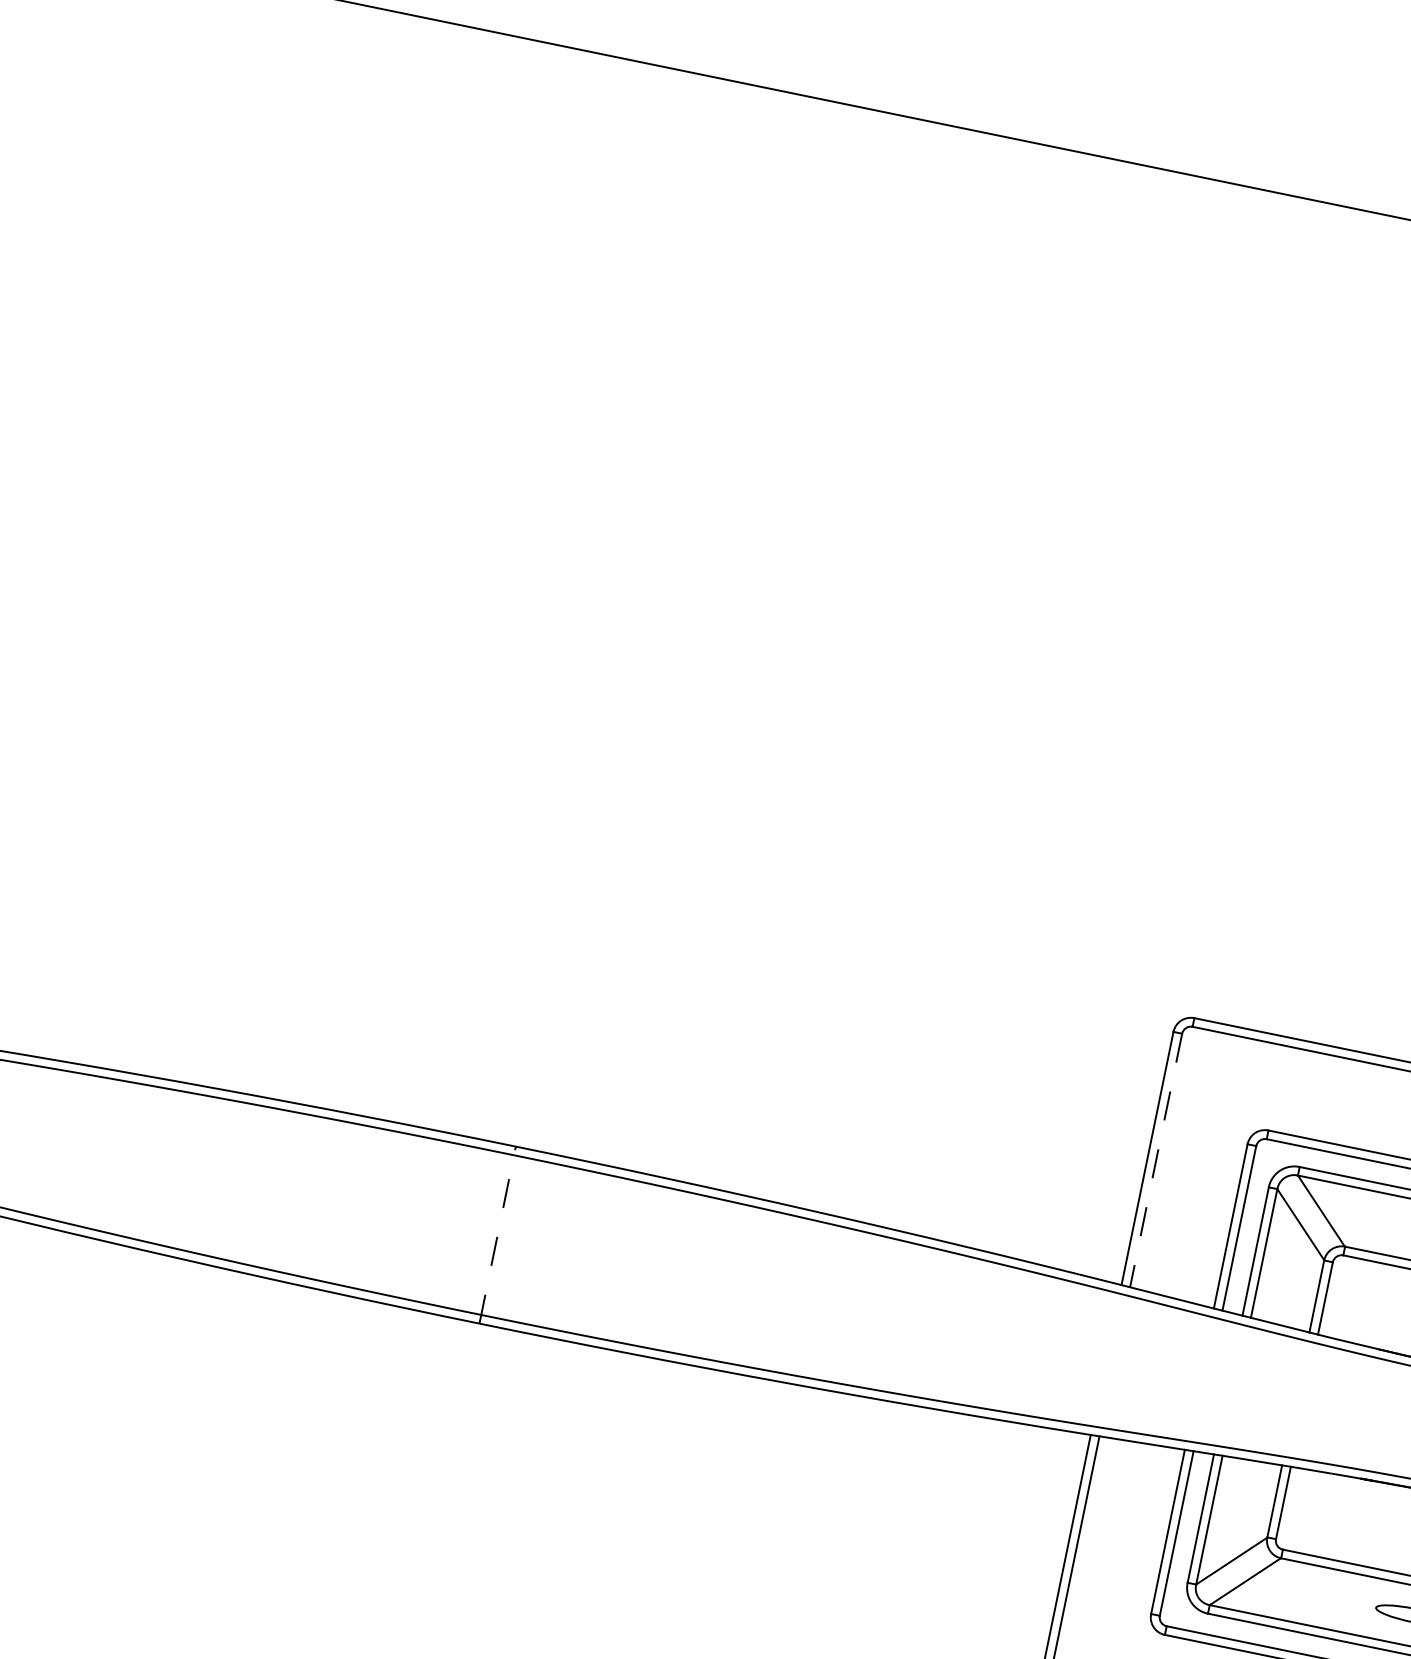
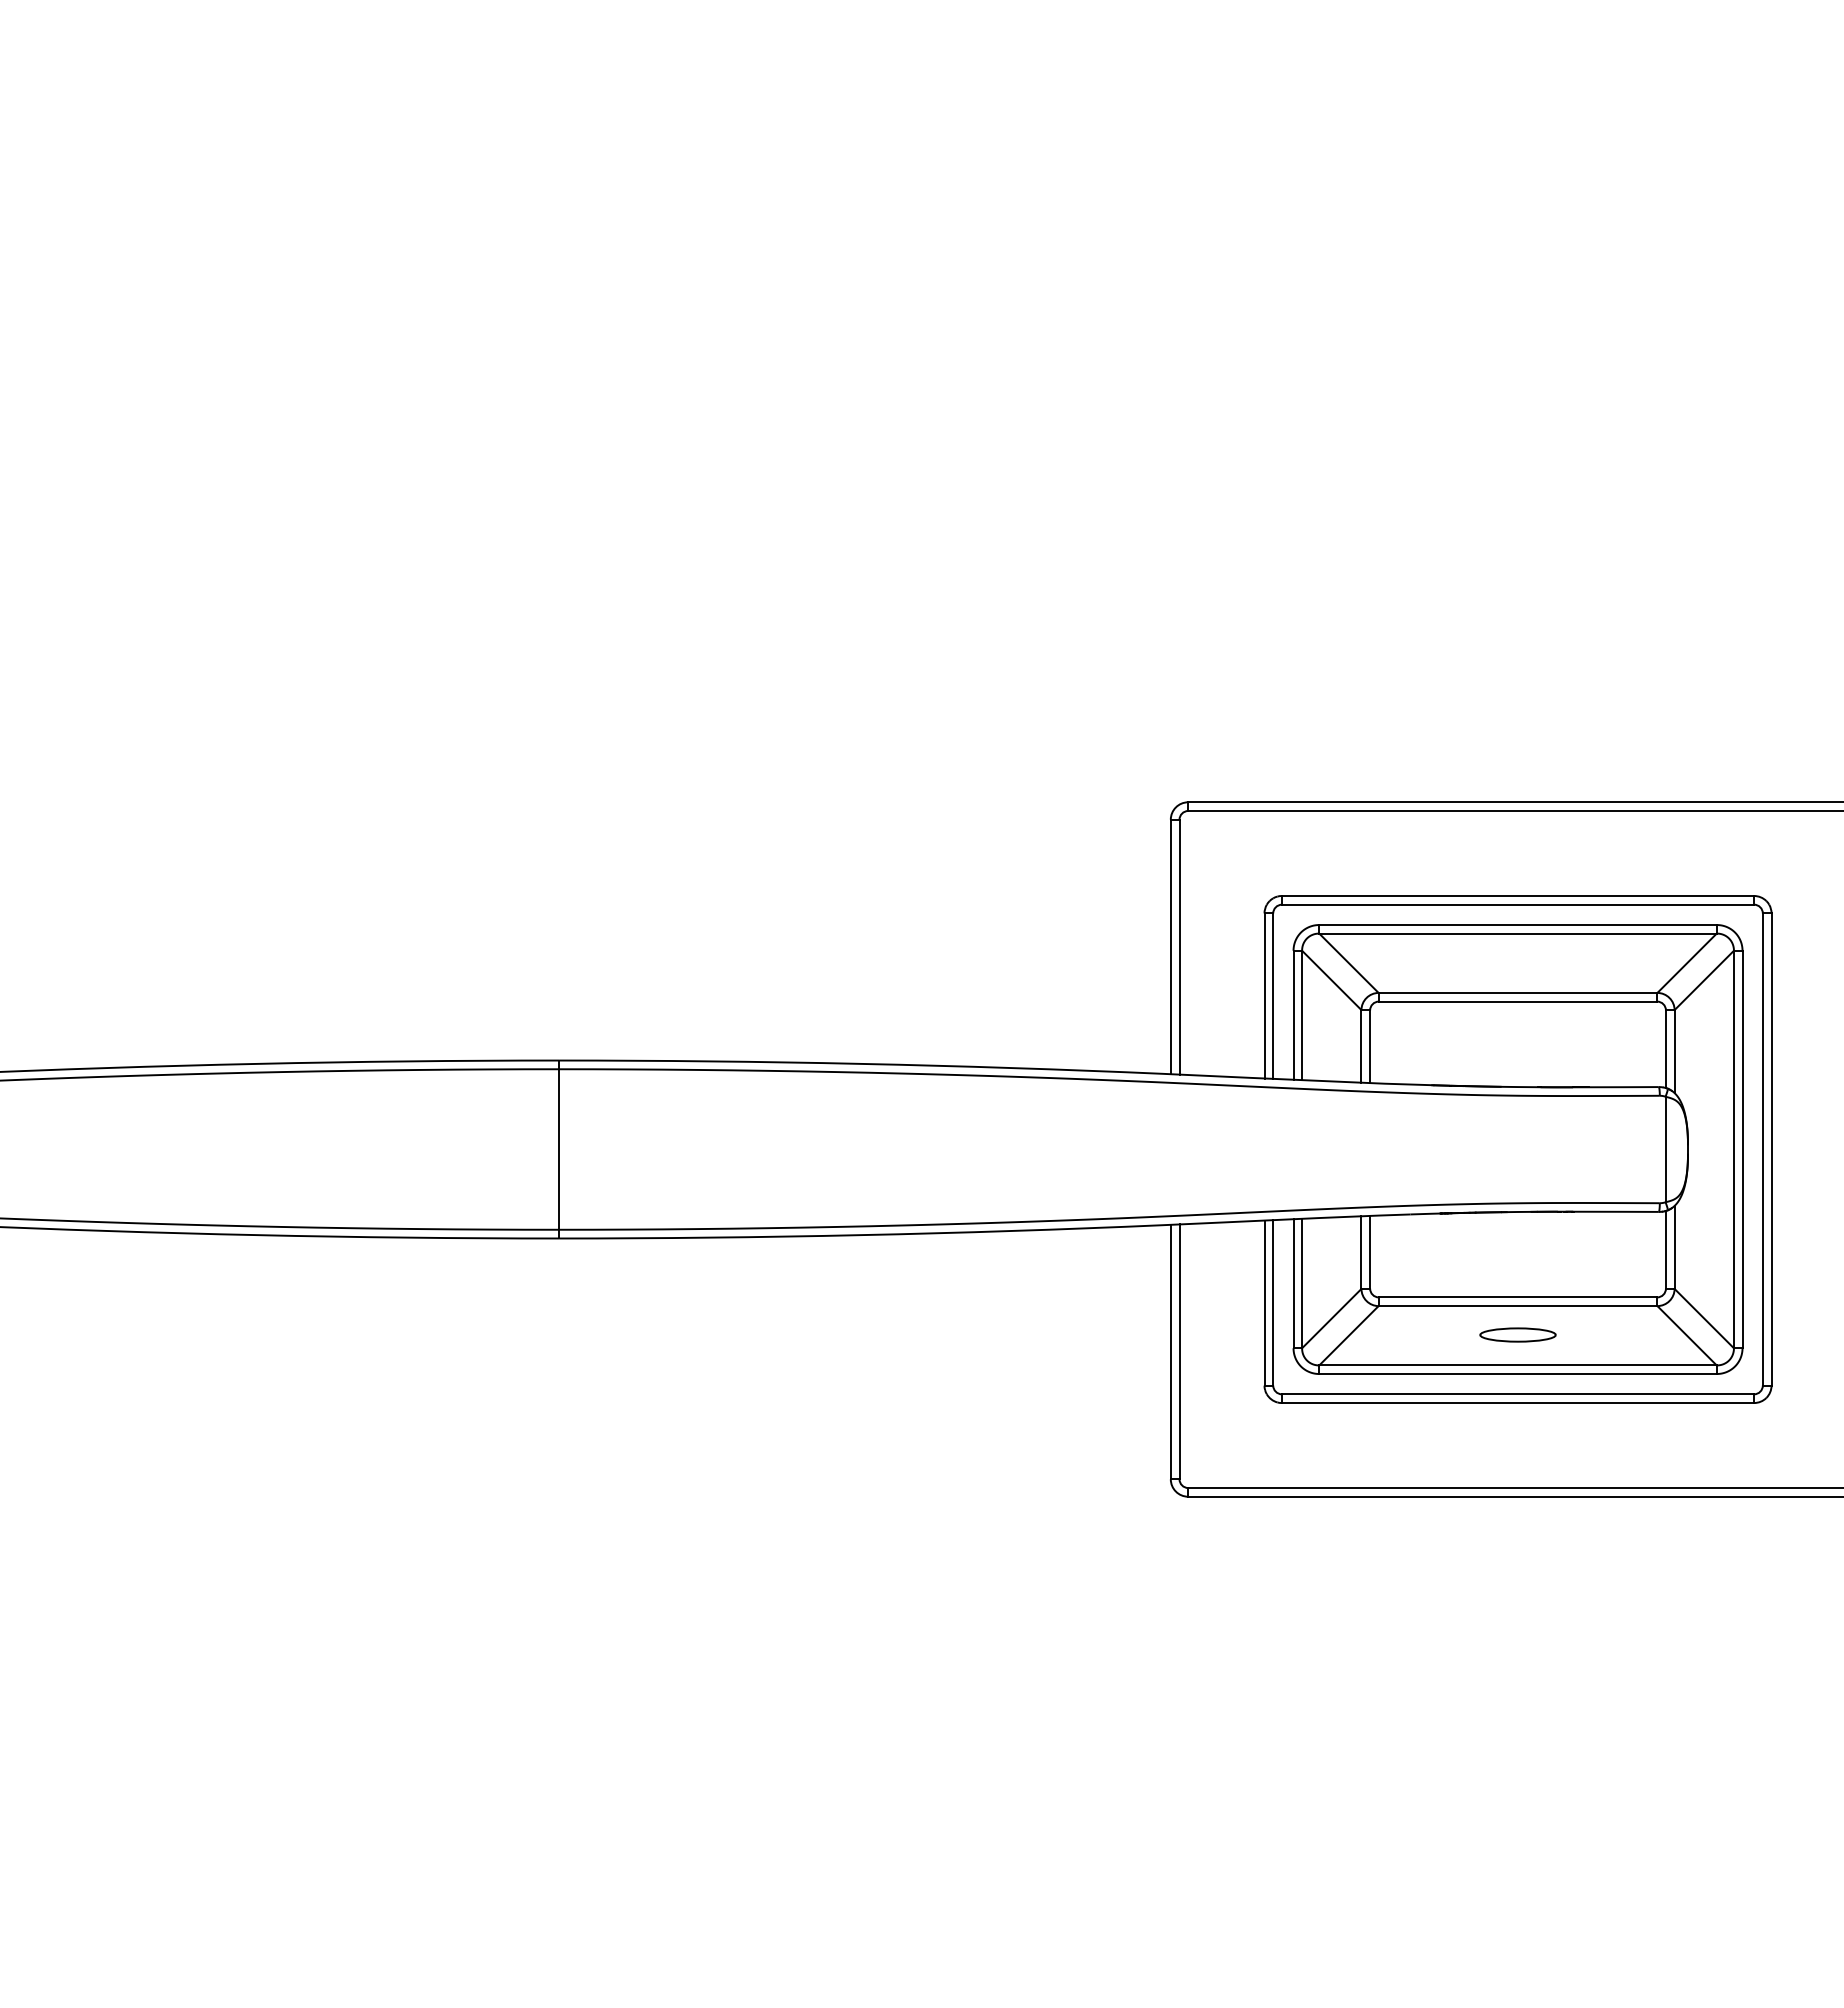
line: (1156, 1160) -> (1179, 947), dashed -> solid
line: (497, 1235) -> (559, 1149), dashed -> solid

